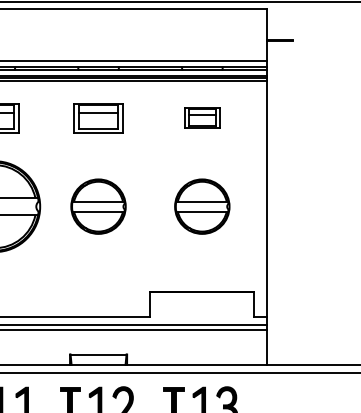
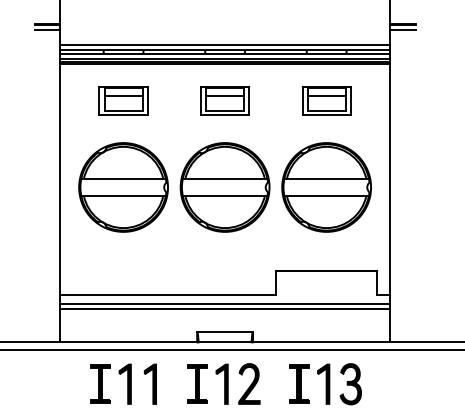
line: (279, 46) -> (402, 30), added
part: (202, 117) -> (326, 100), size x1.43
part: (97, 206) -> (224, 187), size x1.67
part: (202, 206) -> (326, 187), size x1.67

